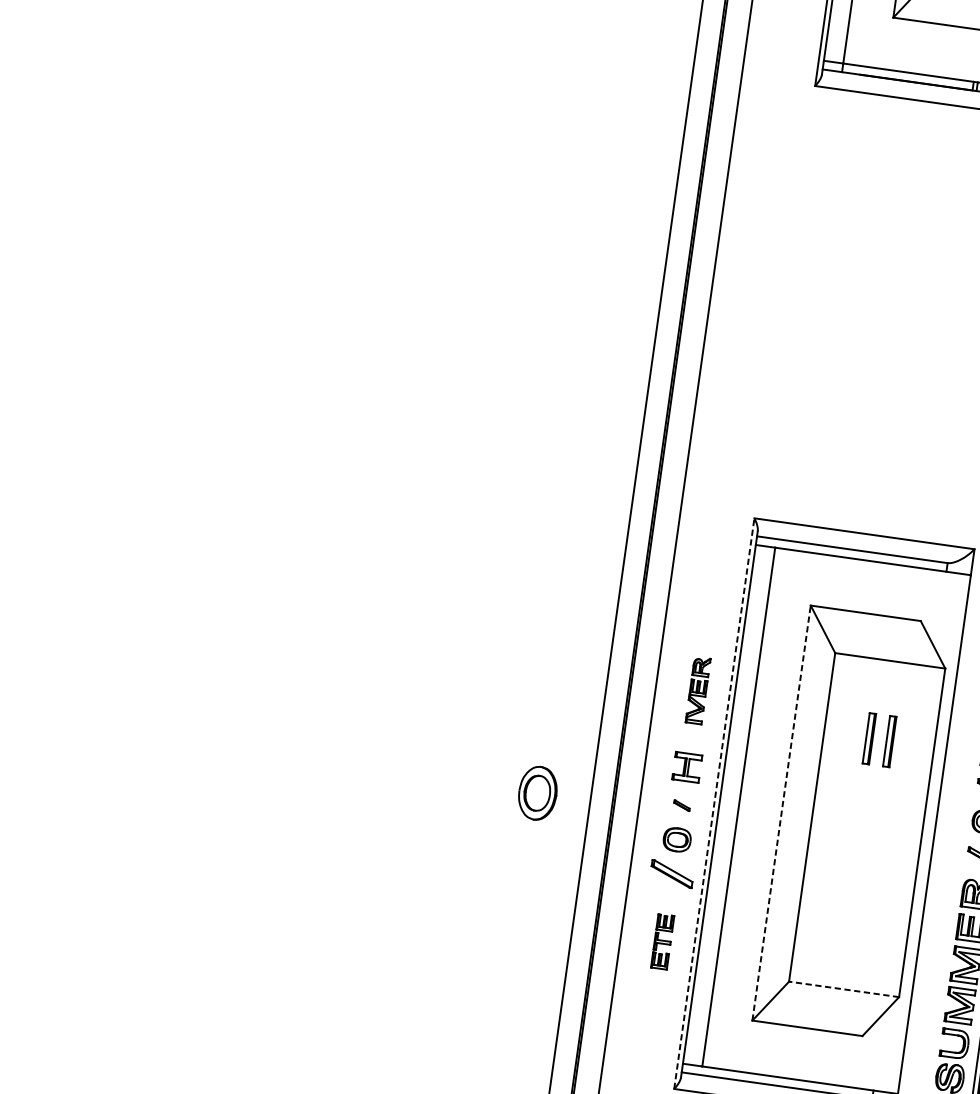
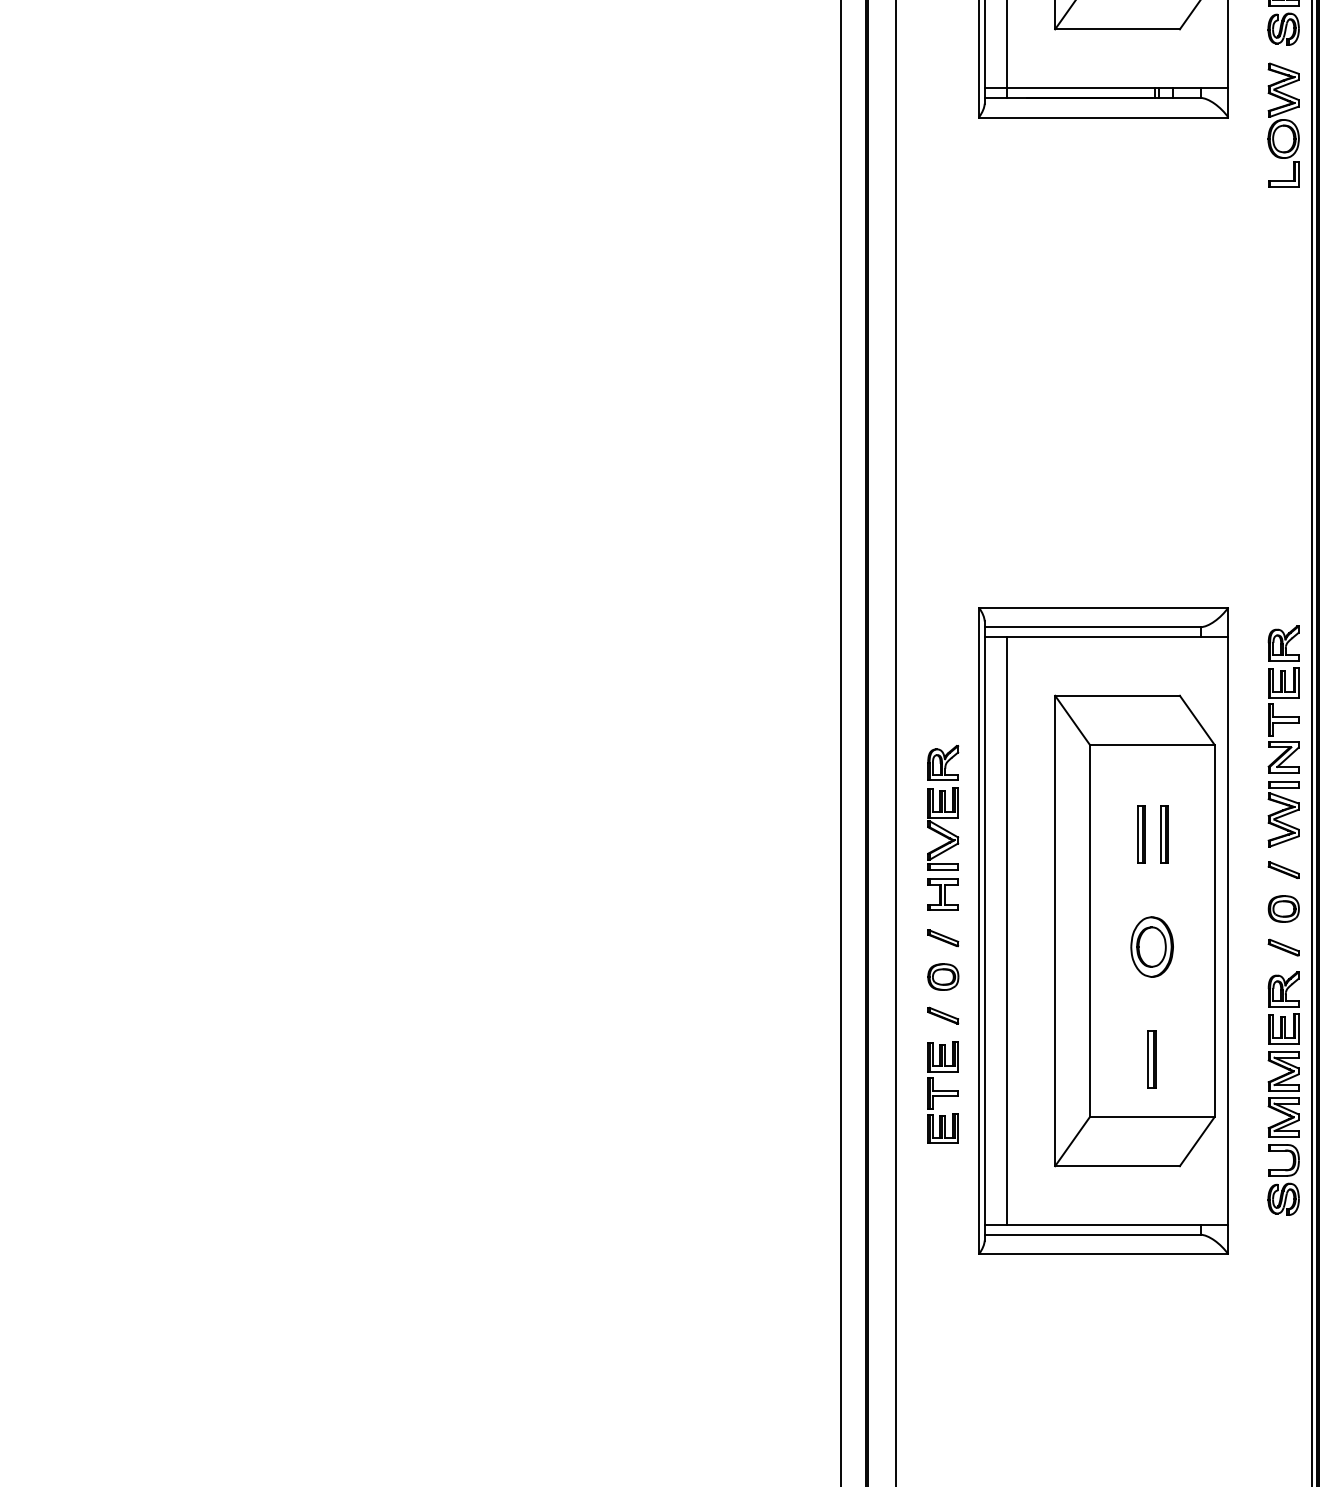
part: (698, 690) -> (943, 807), size x1.67
part: (537, 792) -> (1151, 946), moved
line: (714, 803) -> (978, 930), dashed -> solid
part: (682, 805) -> (943, 938), size x1.67
line: (781, 812) -> (1055, 930), dashed -> solid
part: (672, 873) -> (943, 1015), size x0.62
part: (850, 938) -> (1151, 1059), added
part: (662, 941) -> (942, 1092), size x1.67
line: (843, 989) -> (1151, 1117), dashed -> solid

